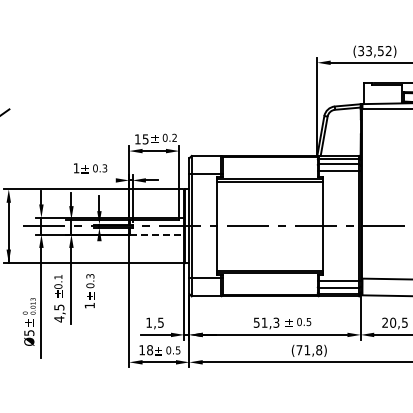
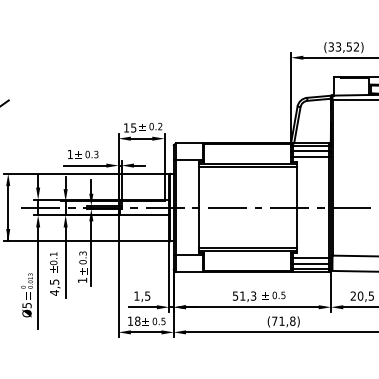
line: (92, 180) -> (84, 165), added
line: (157, 234) -> (144, 215), dashed -> solid
line: (99, 276) -> (91, 253), added

